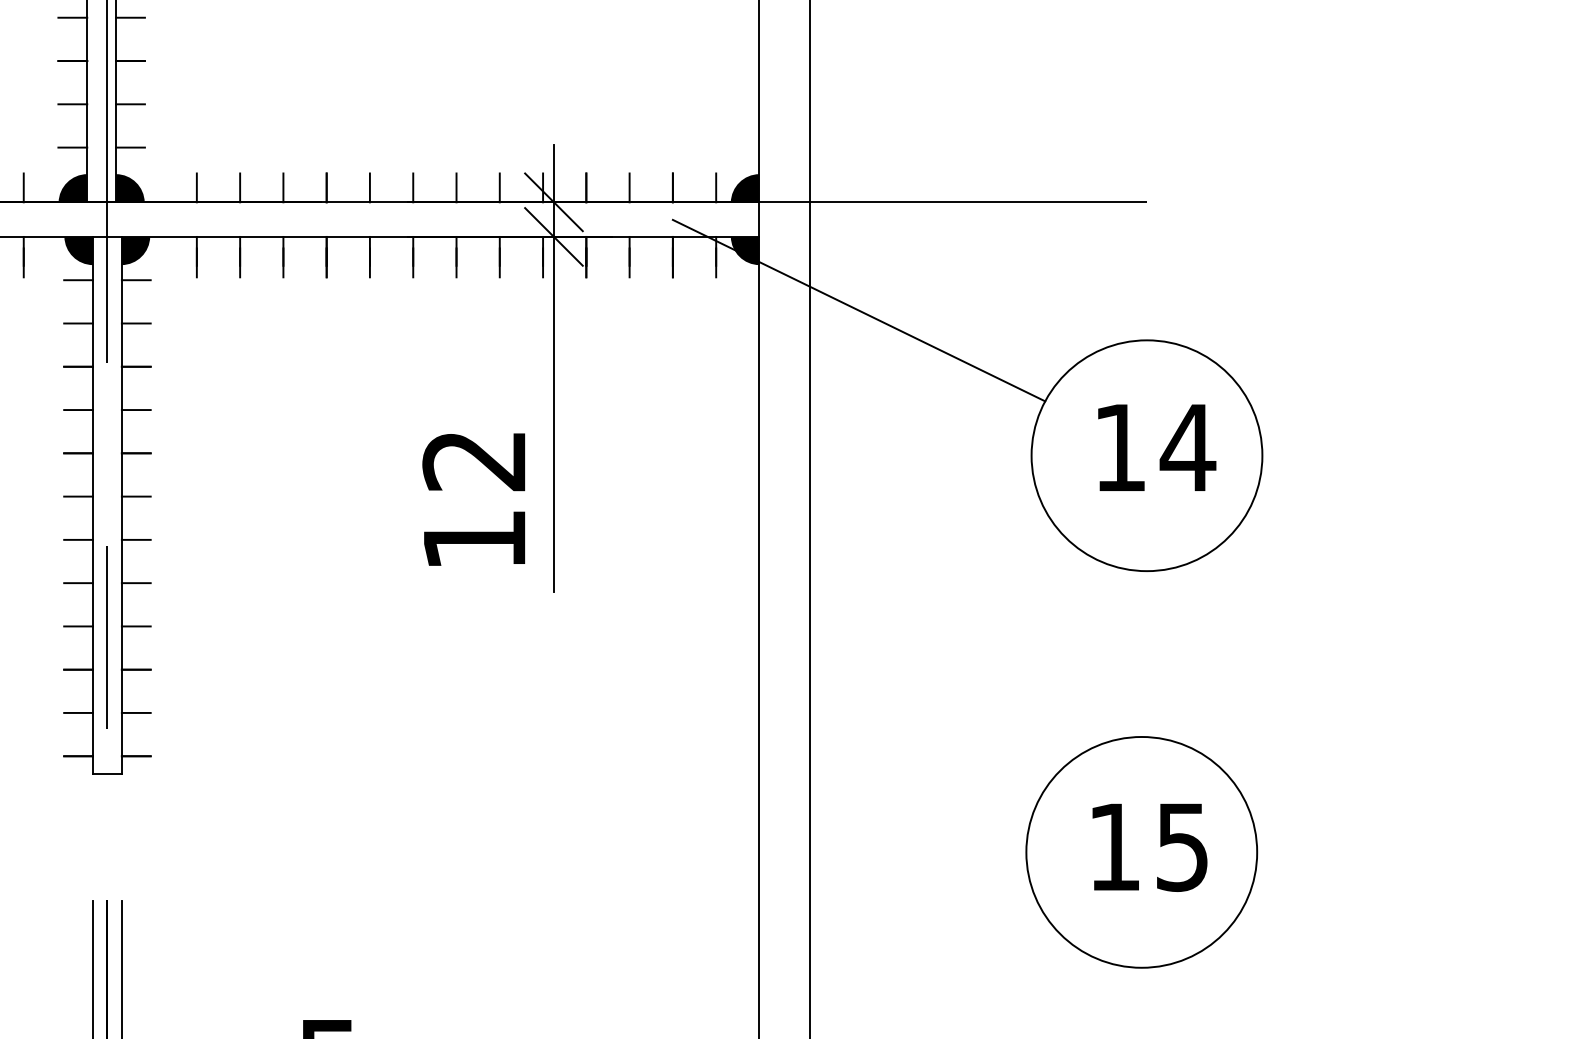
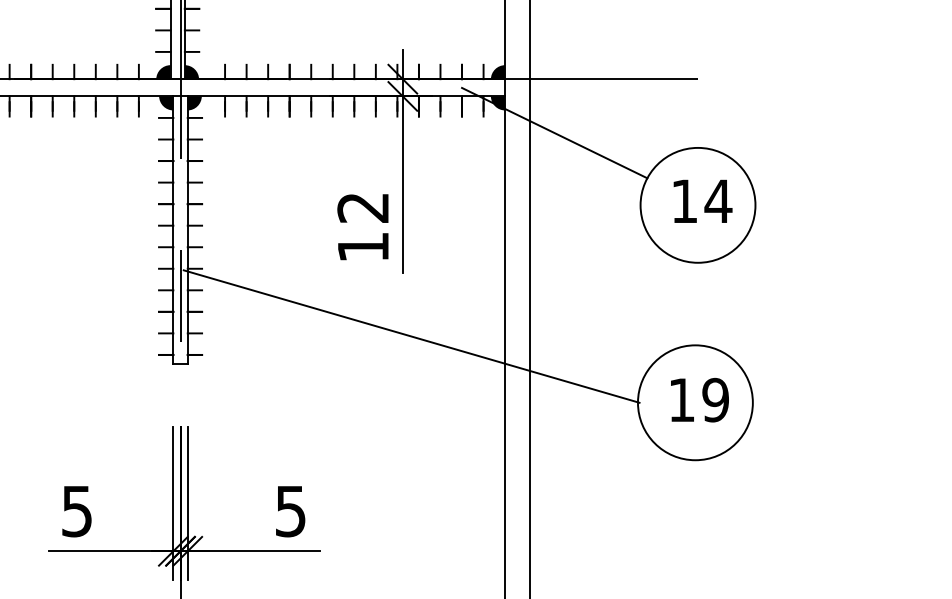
line: (571, 719) -> (411, 336), added
text: (1182, 845) -> (715, 399), 15 -> 19

